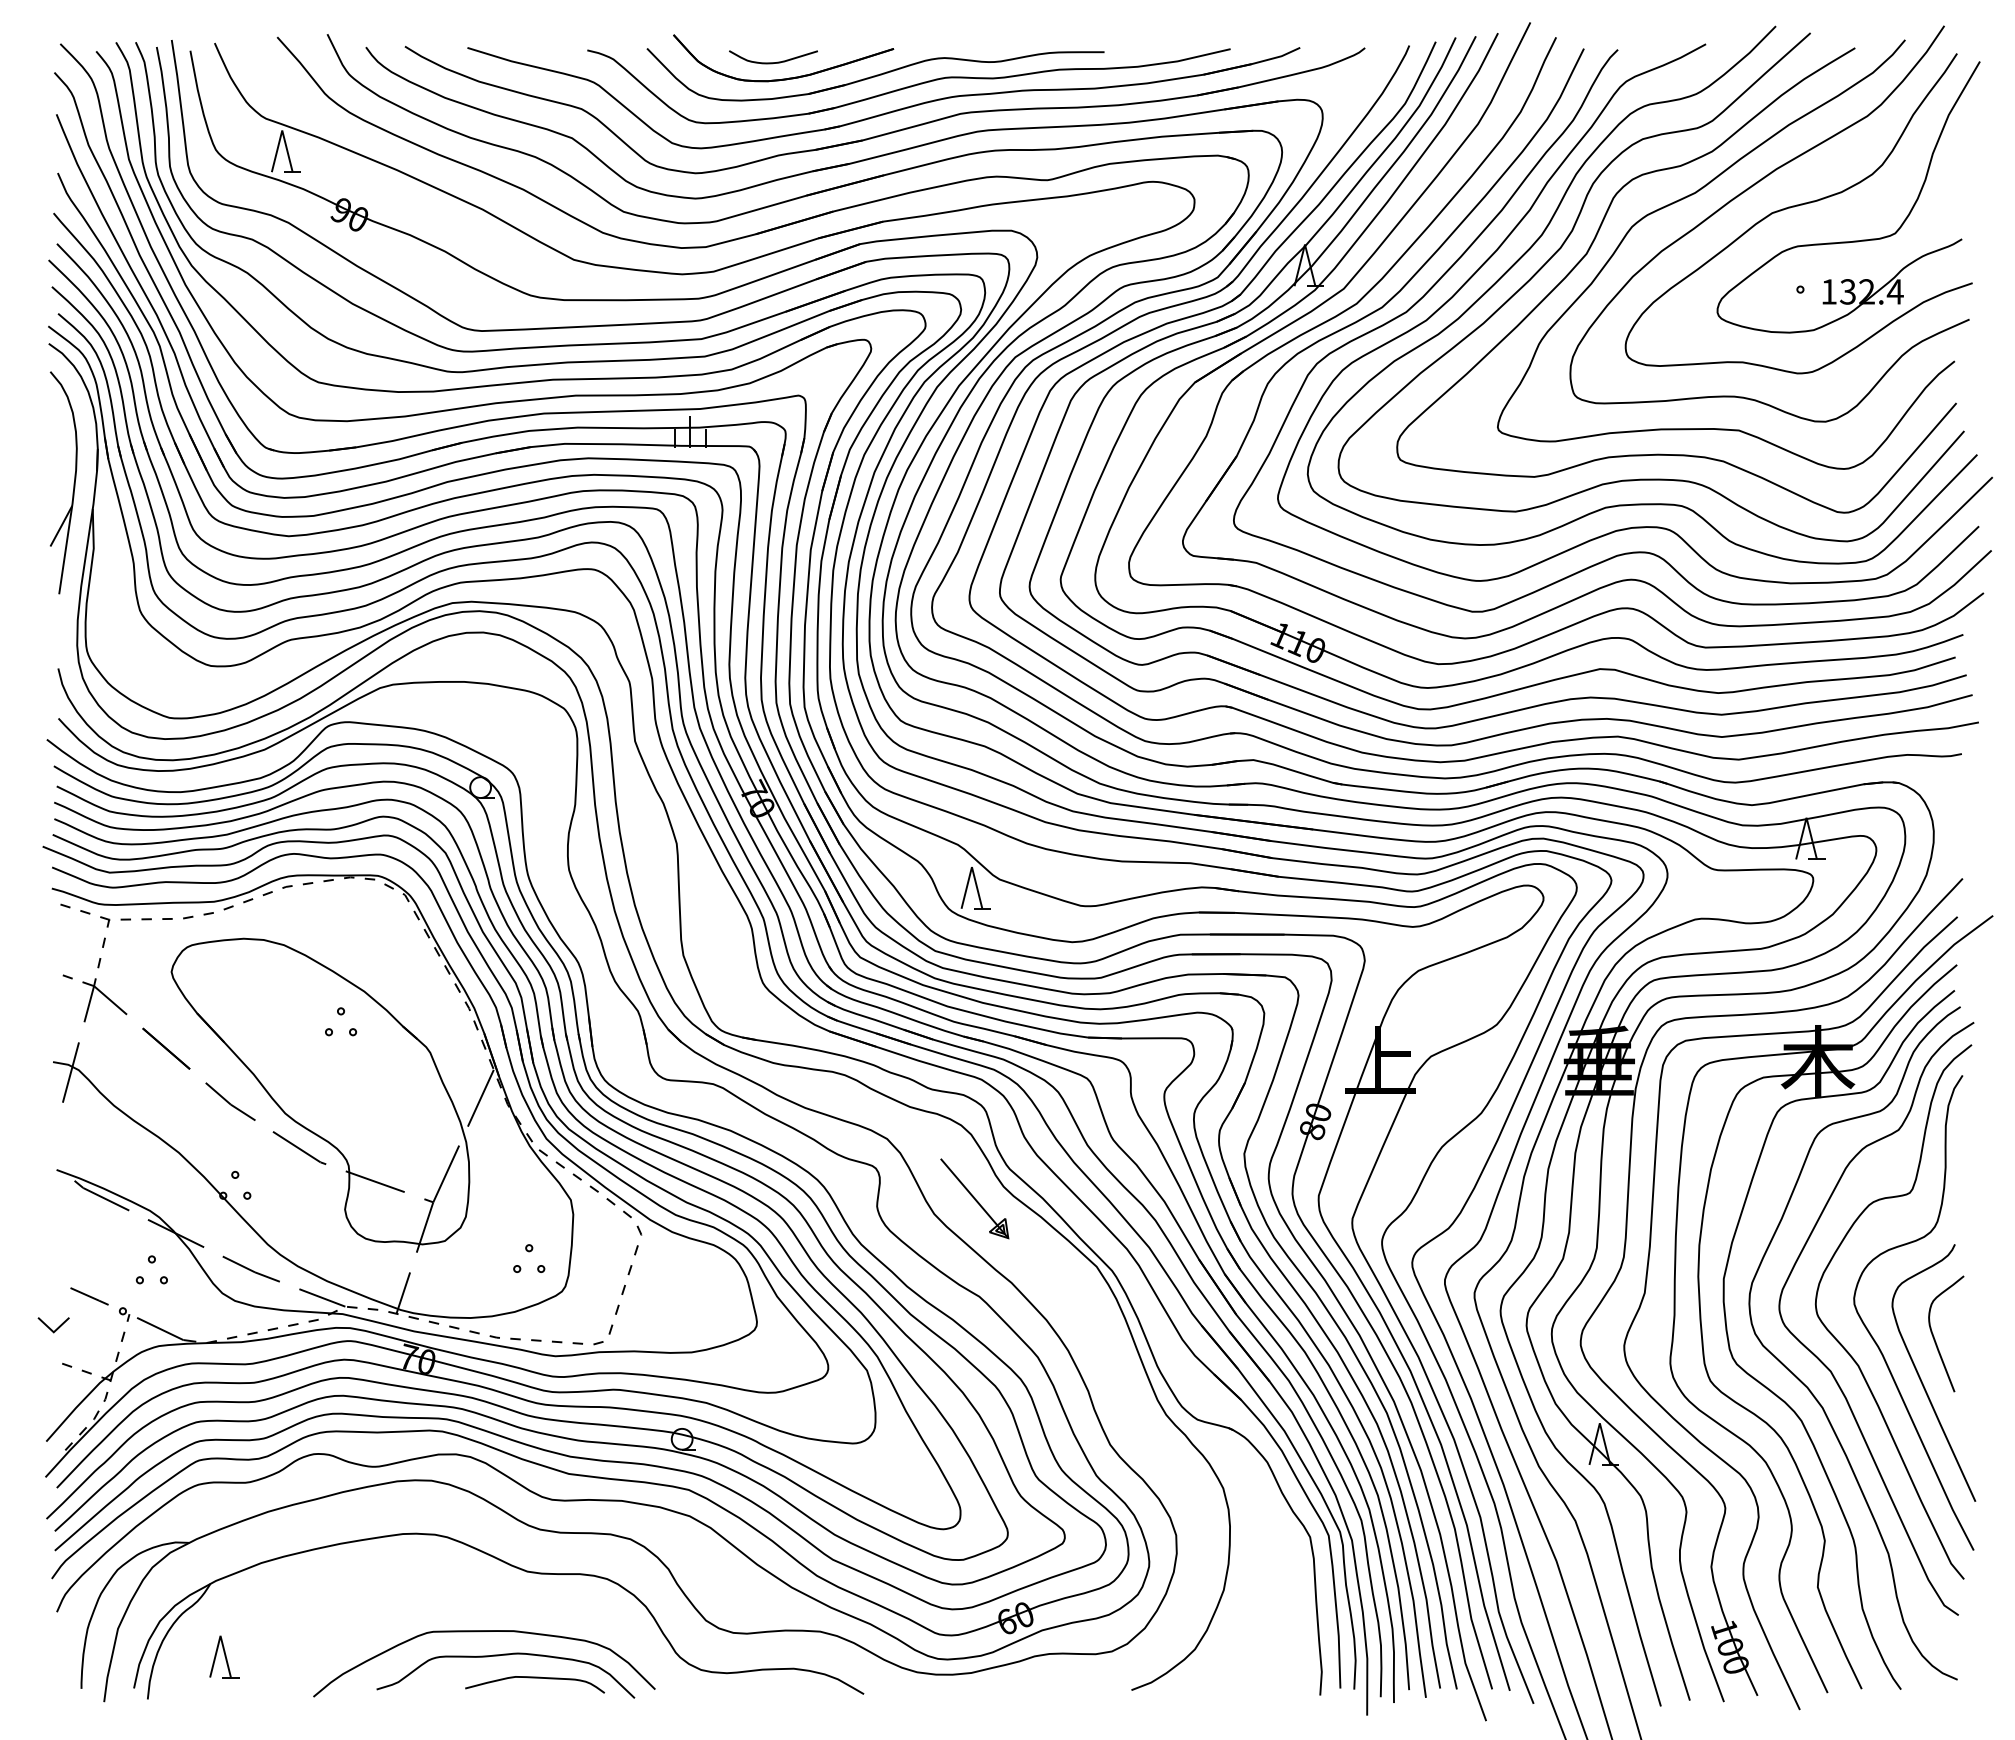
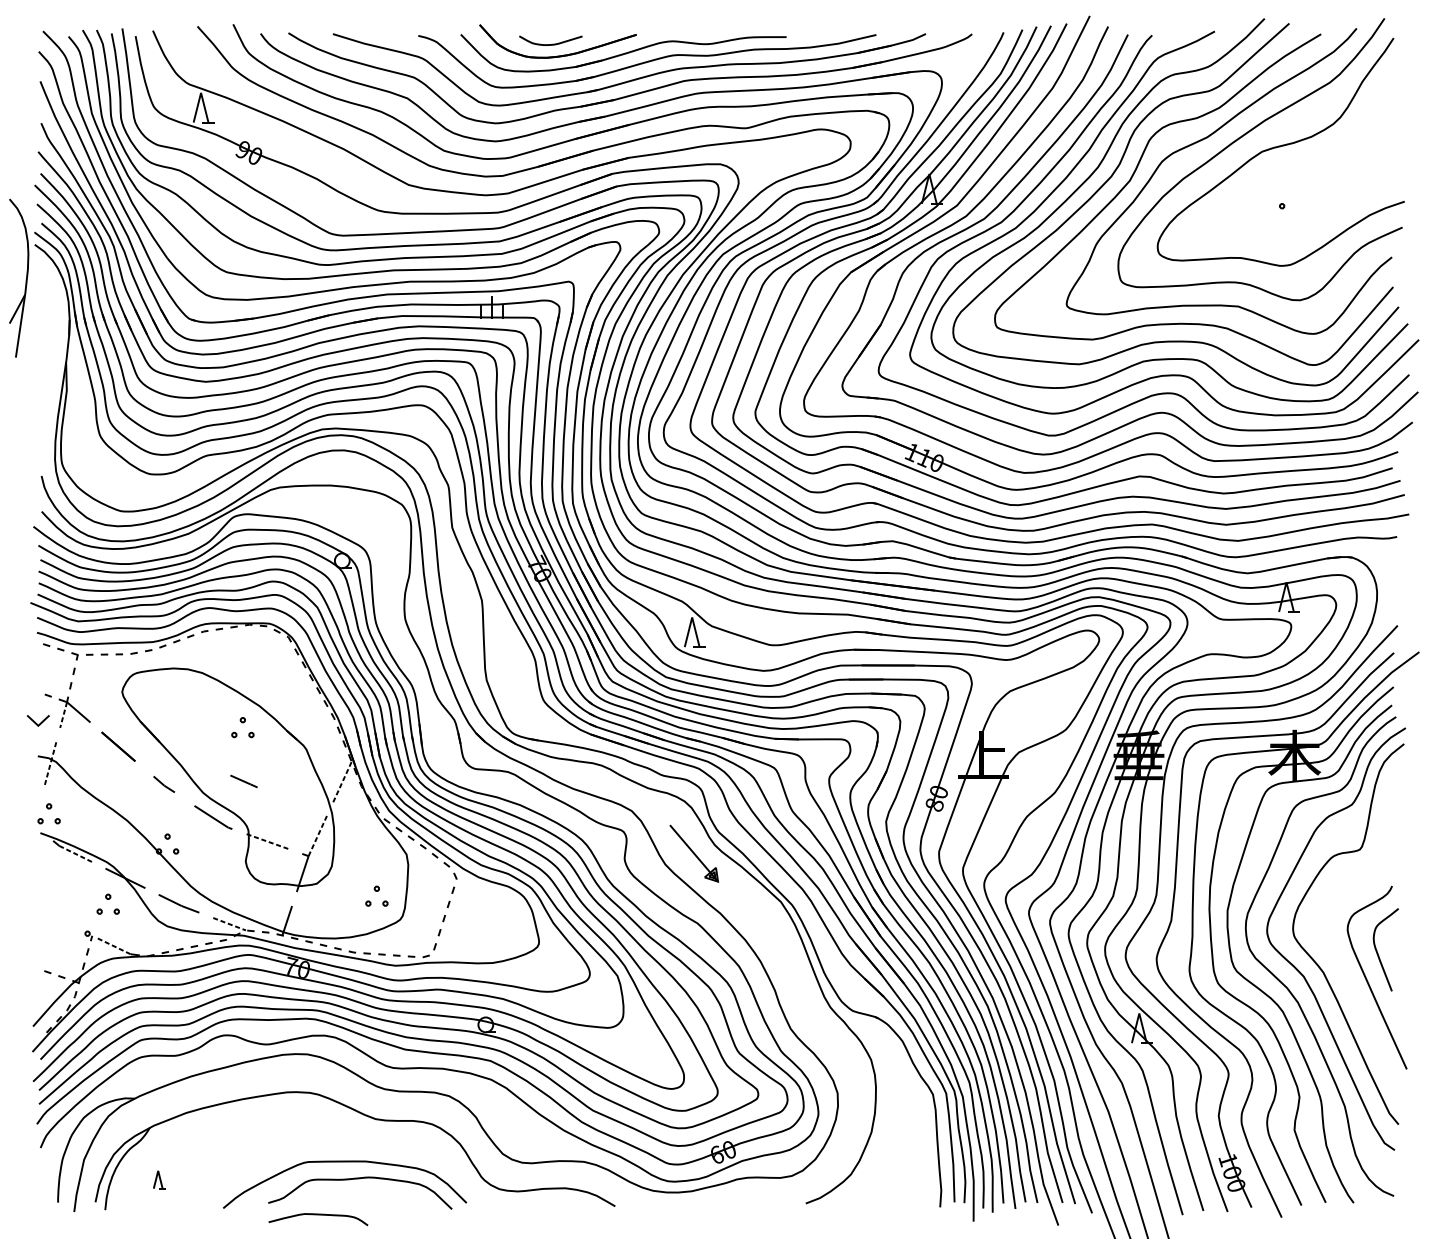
part: (1853, 240) -> (1319, 171), removed
part: (73, 482) -> (26, 278), moved
line: (89, 1004) -> (63, 715), solid -> dashed
line: (70, 1073) -> (50, 764), solid -> dashed
line: (481, 1097) -> (342, 781), solid -> dashed
part: (230, 1101) -> (164, 784), size x0.6
part: (68, 1142) -> (48, 813), added
line: (446, 1173) -> (318, 835), solid -> dashed
line: (374, 1181) -> (266, 841), solid -> dashed
line: (106, 1199) -> (75, 854), solid -> dashed
line: (89, 1296) -> (243, 781), moved
line: (322, 1297) -> (229, 923), solid -> dashed
part: (53, 1325) -> (38, 720), moved
line: (160, 1328) -> (114, 945), solid -> dashed
curve: (1872, 1335) -> (1333, 950), removed
part: (224, 1656) -> (159, 1179), size x0.6
curve: (534, 1678) -> (318, 1215), moved

